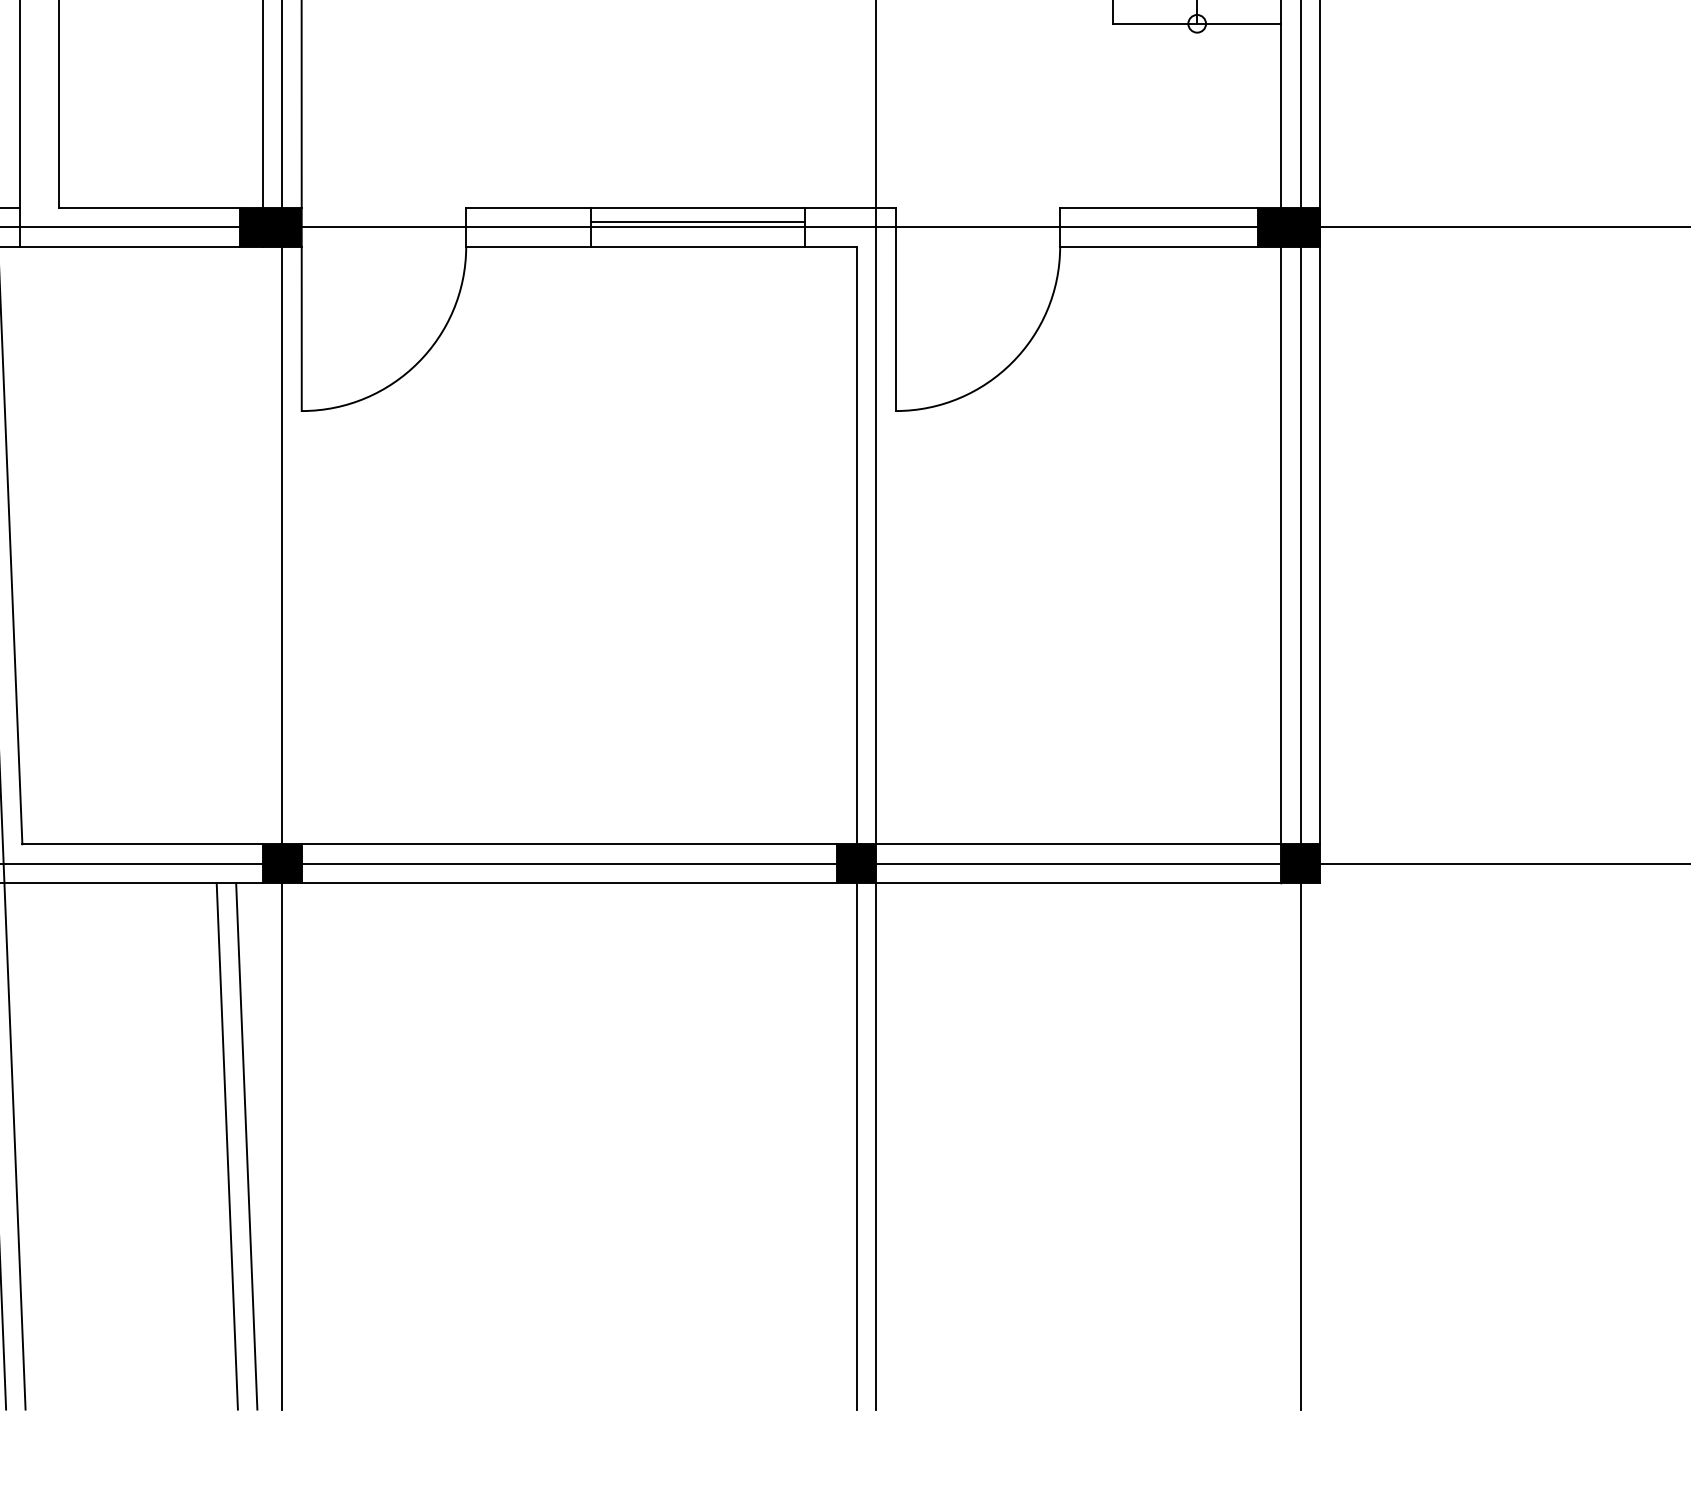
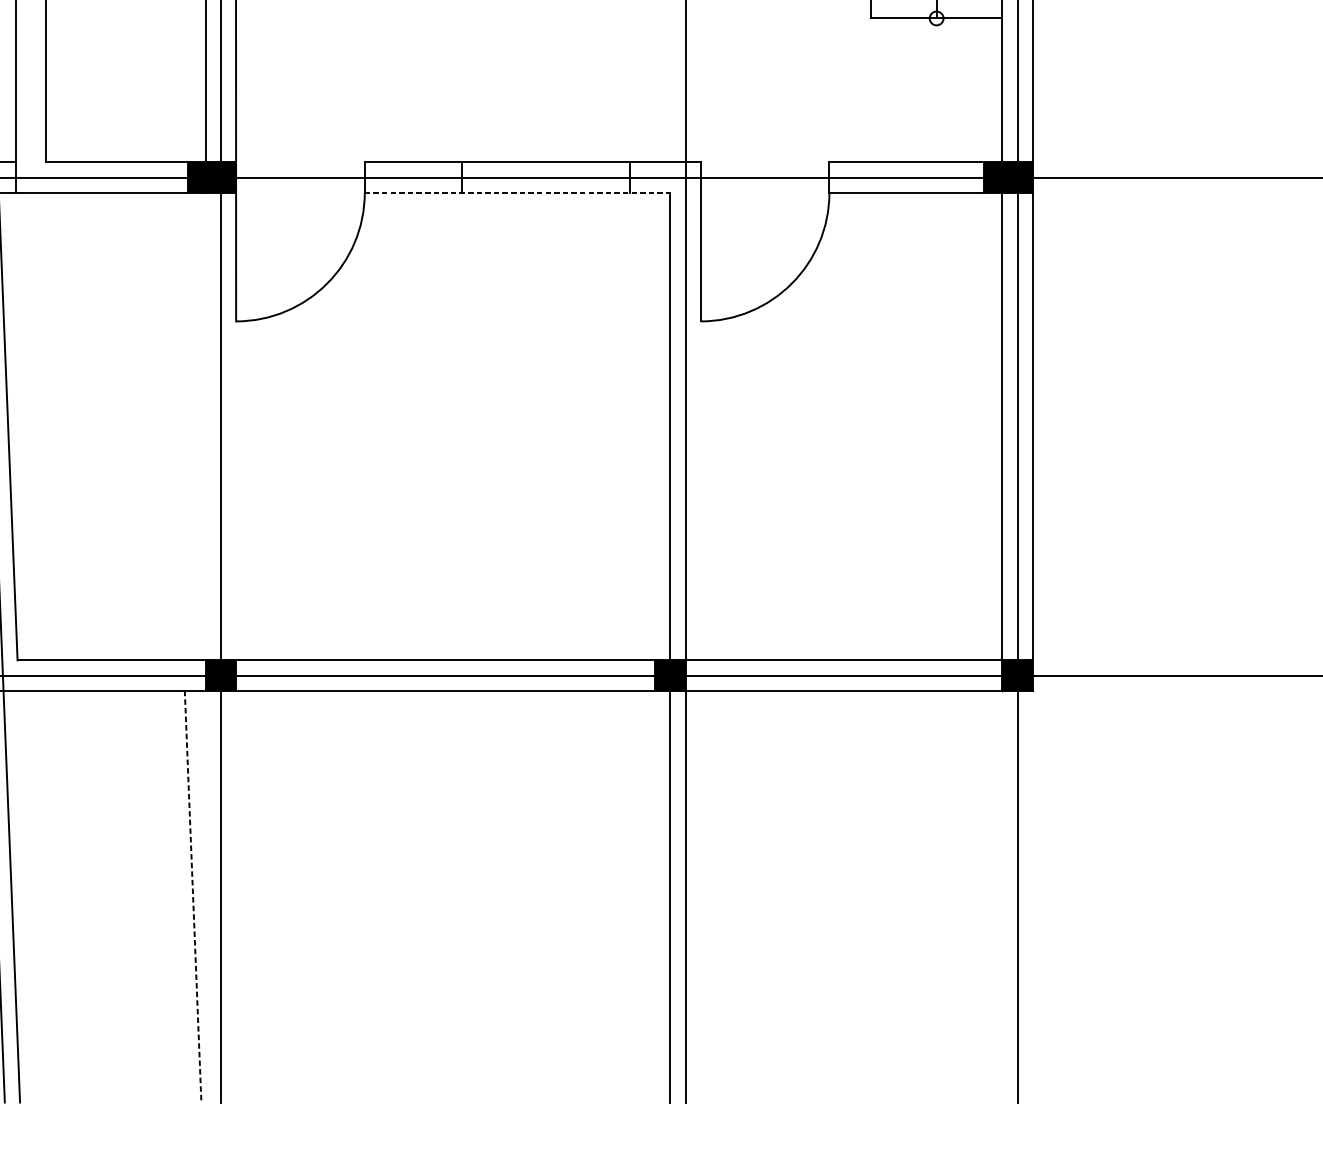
line: (697, 222) -> (545, 173), removed
line: (662, 246) -> (518, 192), solid -> dashed
line: (226, 1146) -> (177, 896), removed
line: (246, 1146) -> (192, 896), solid -> dashed

